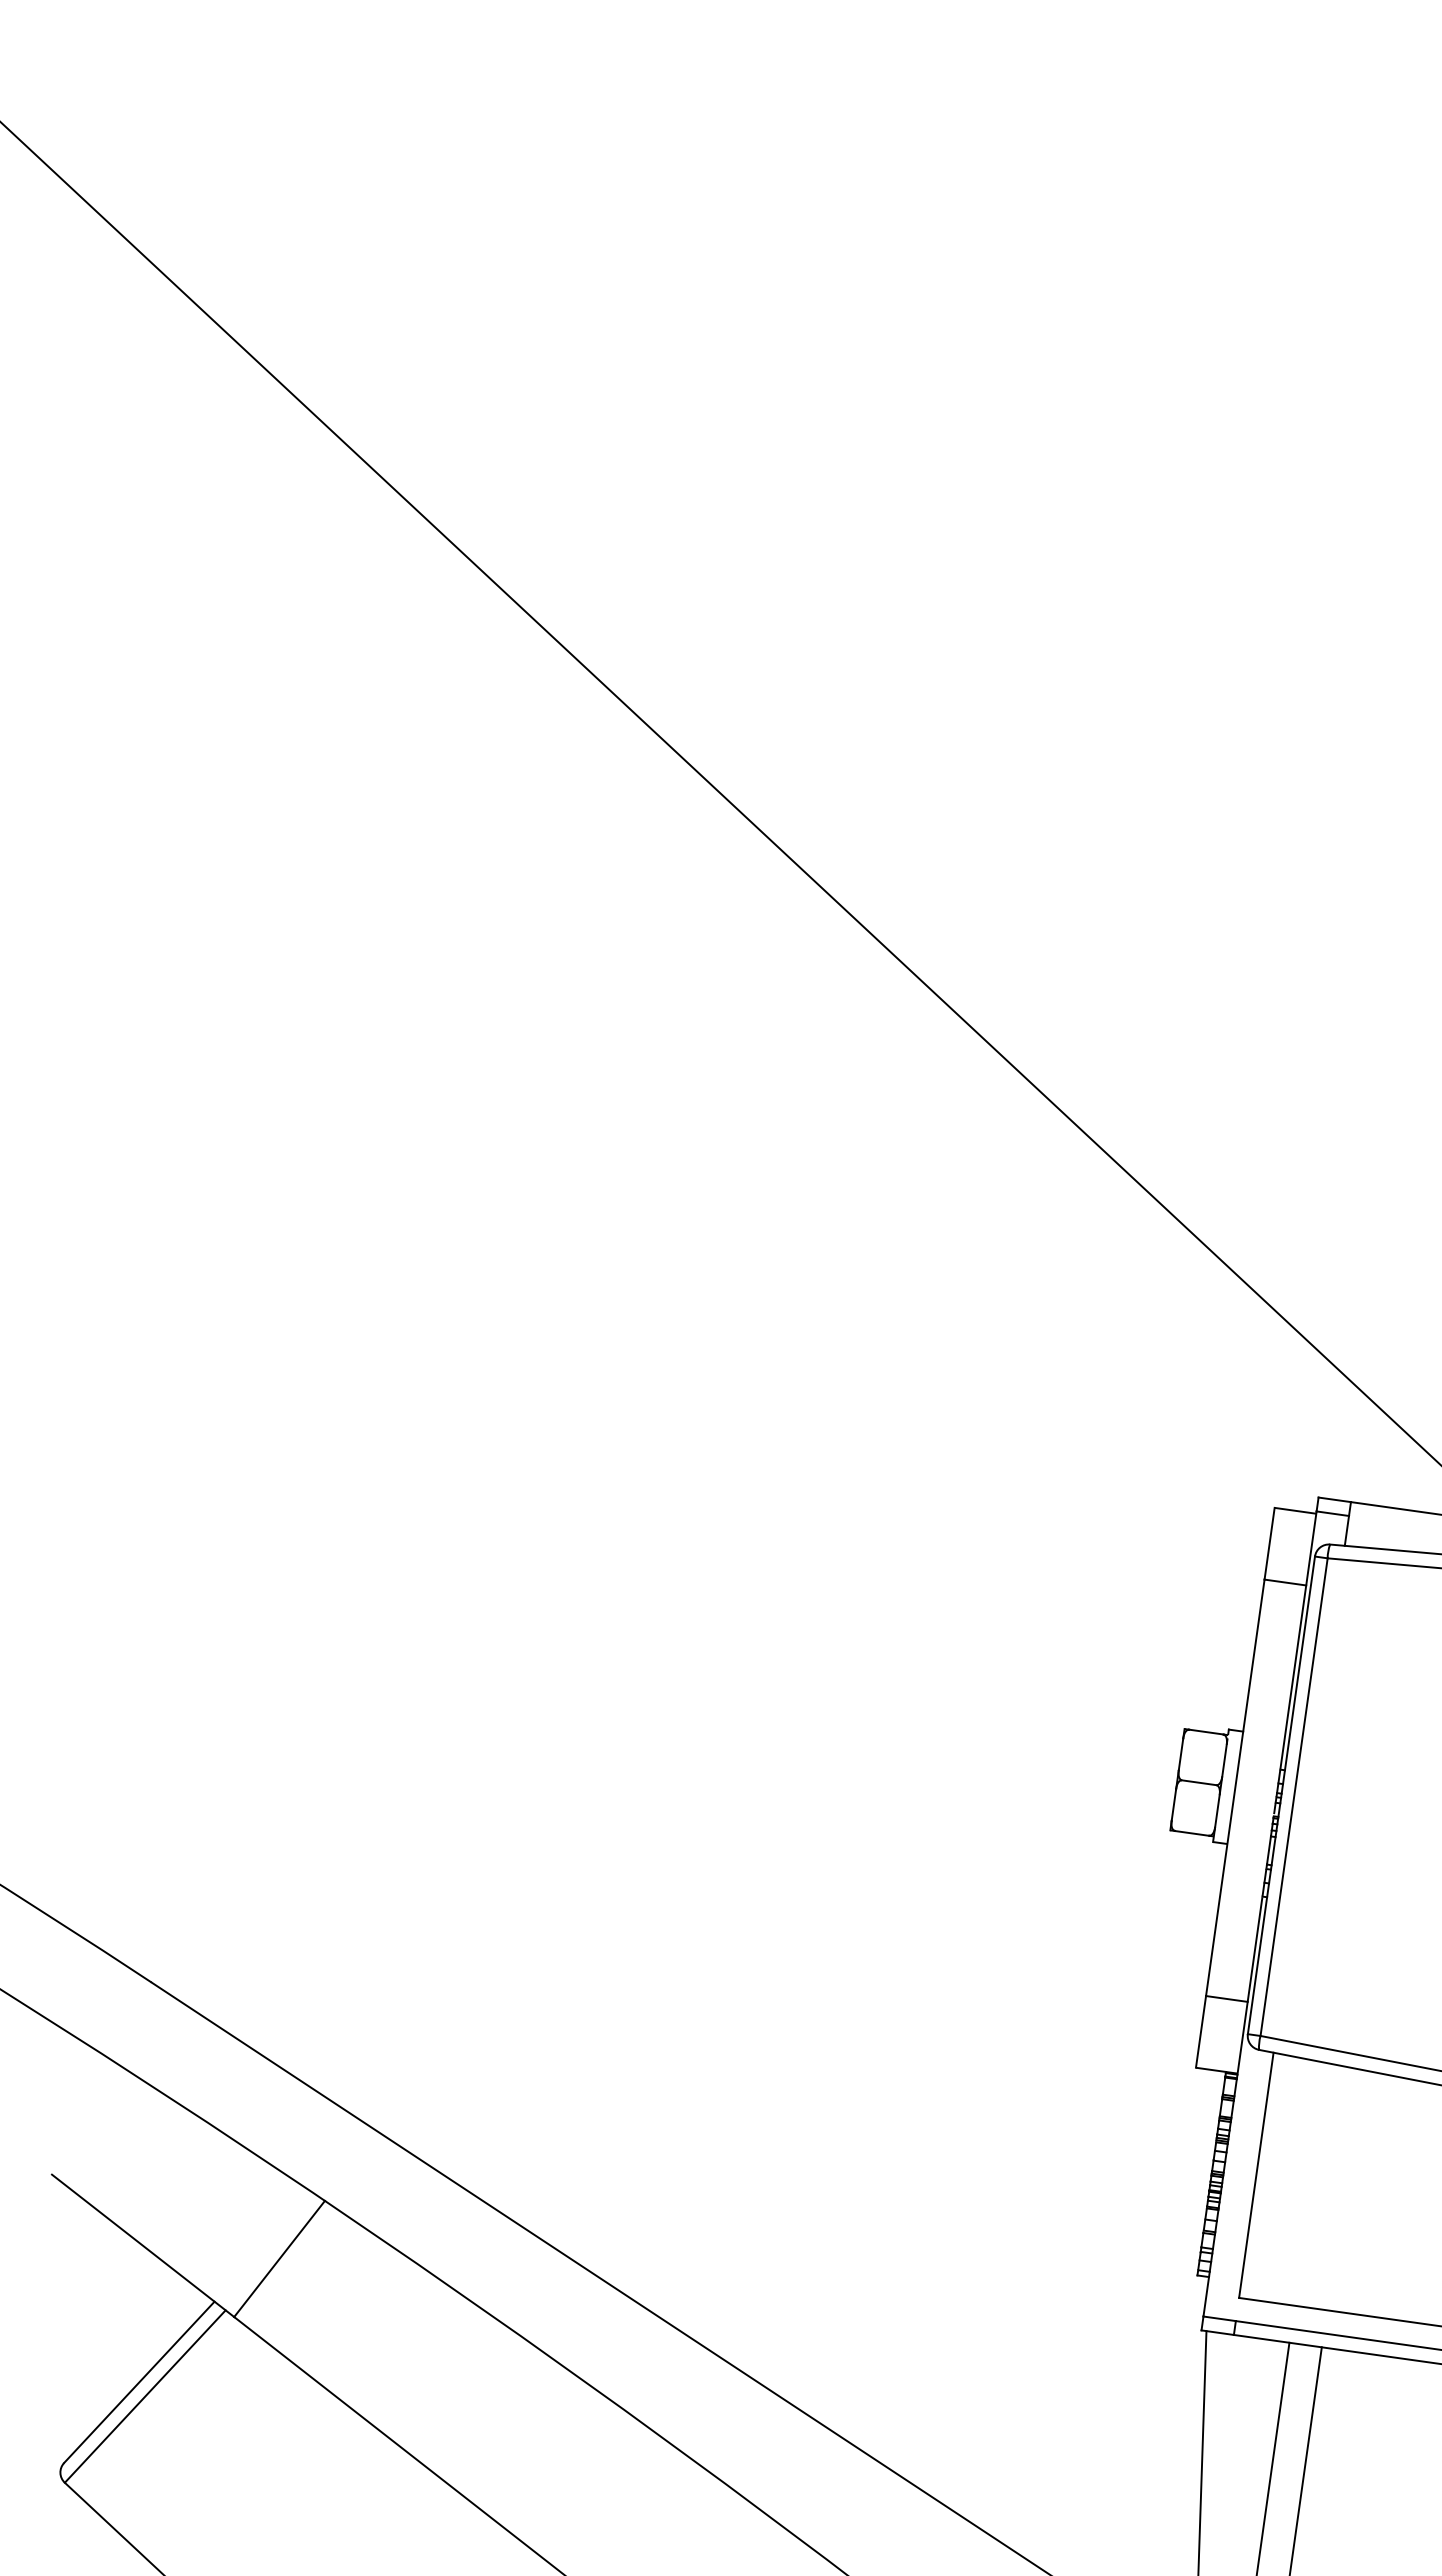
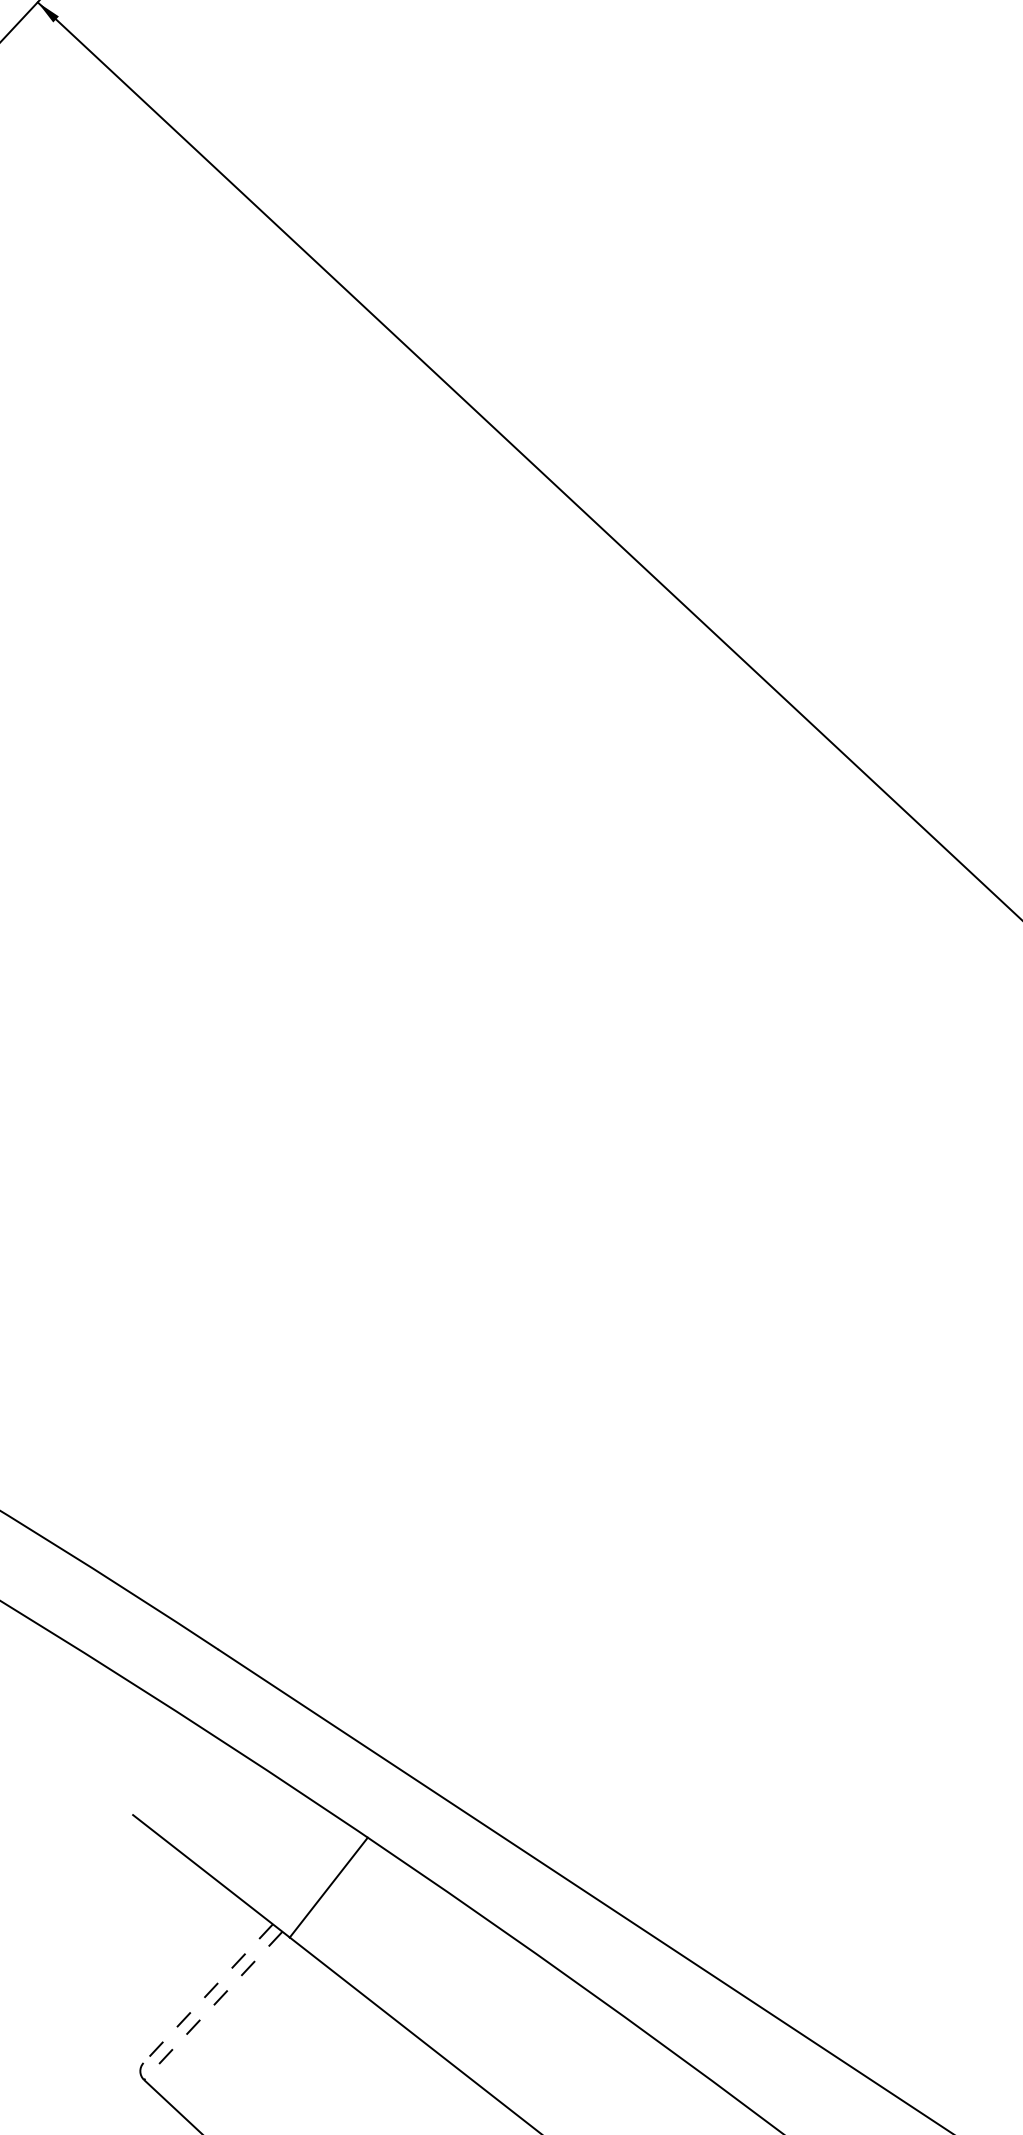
line: (139, 2382) -> (208, 1993), solid -> dashed
line: (145, 2396) -> (213, 2005), solid -> dashed

